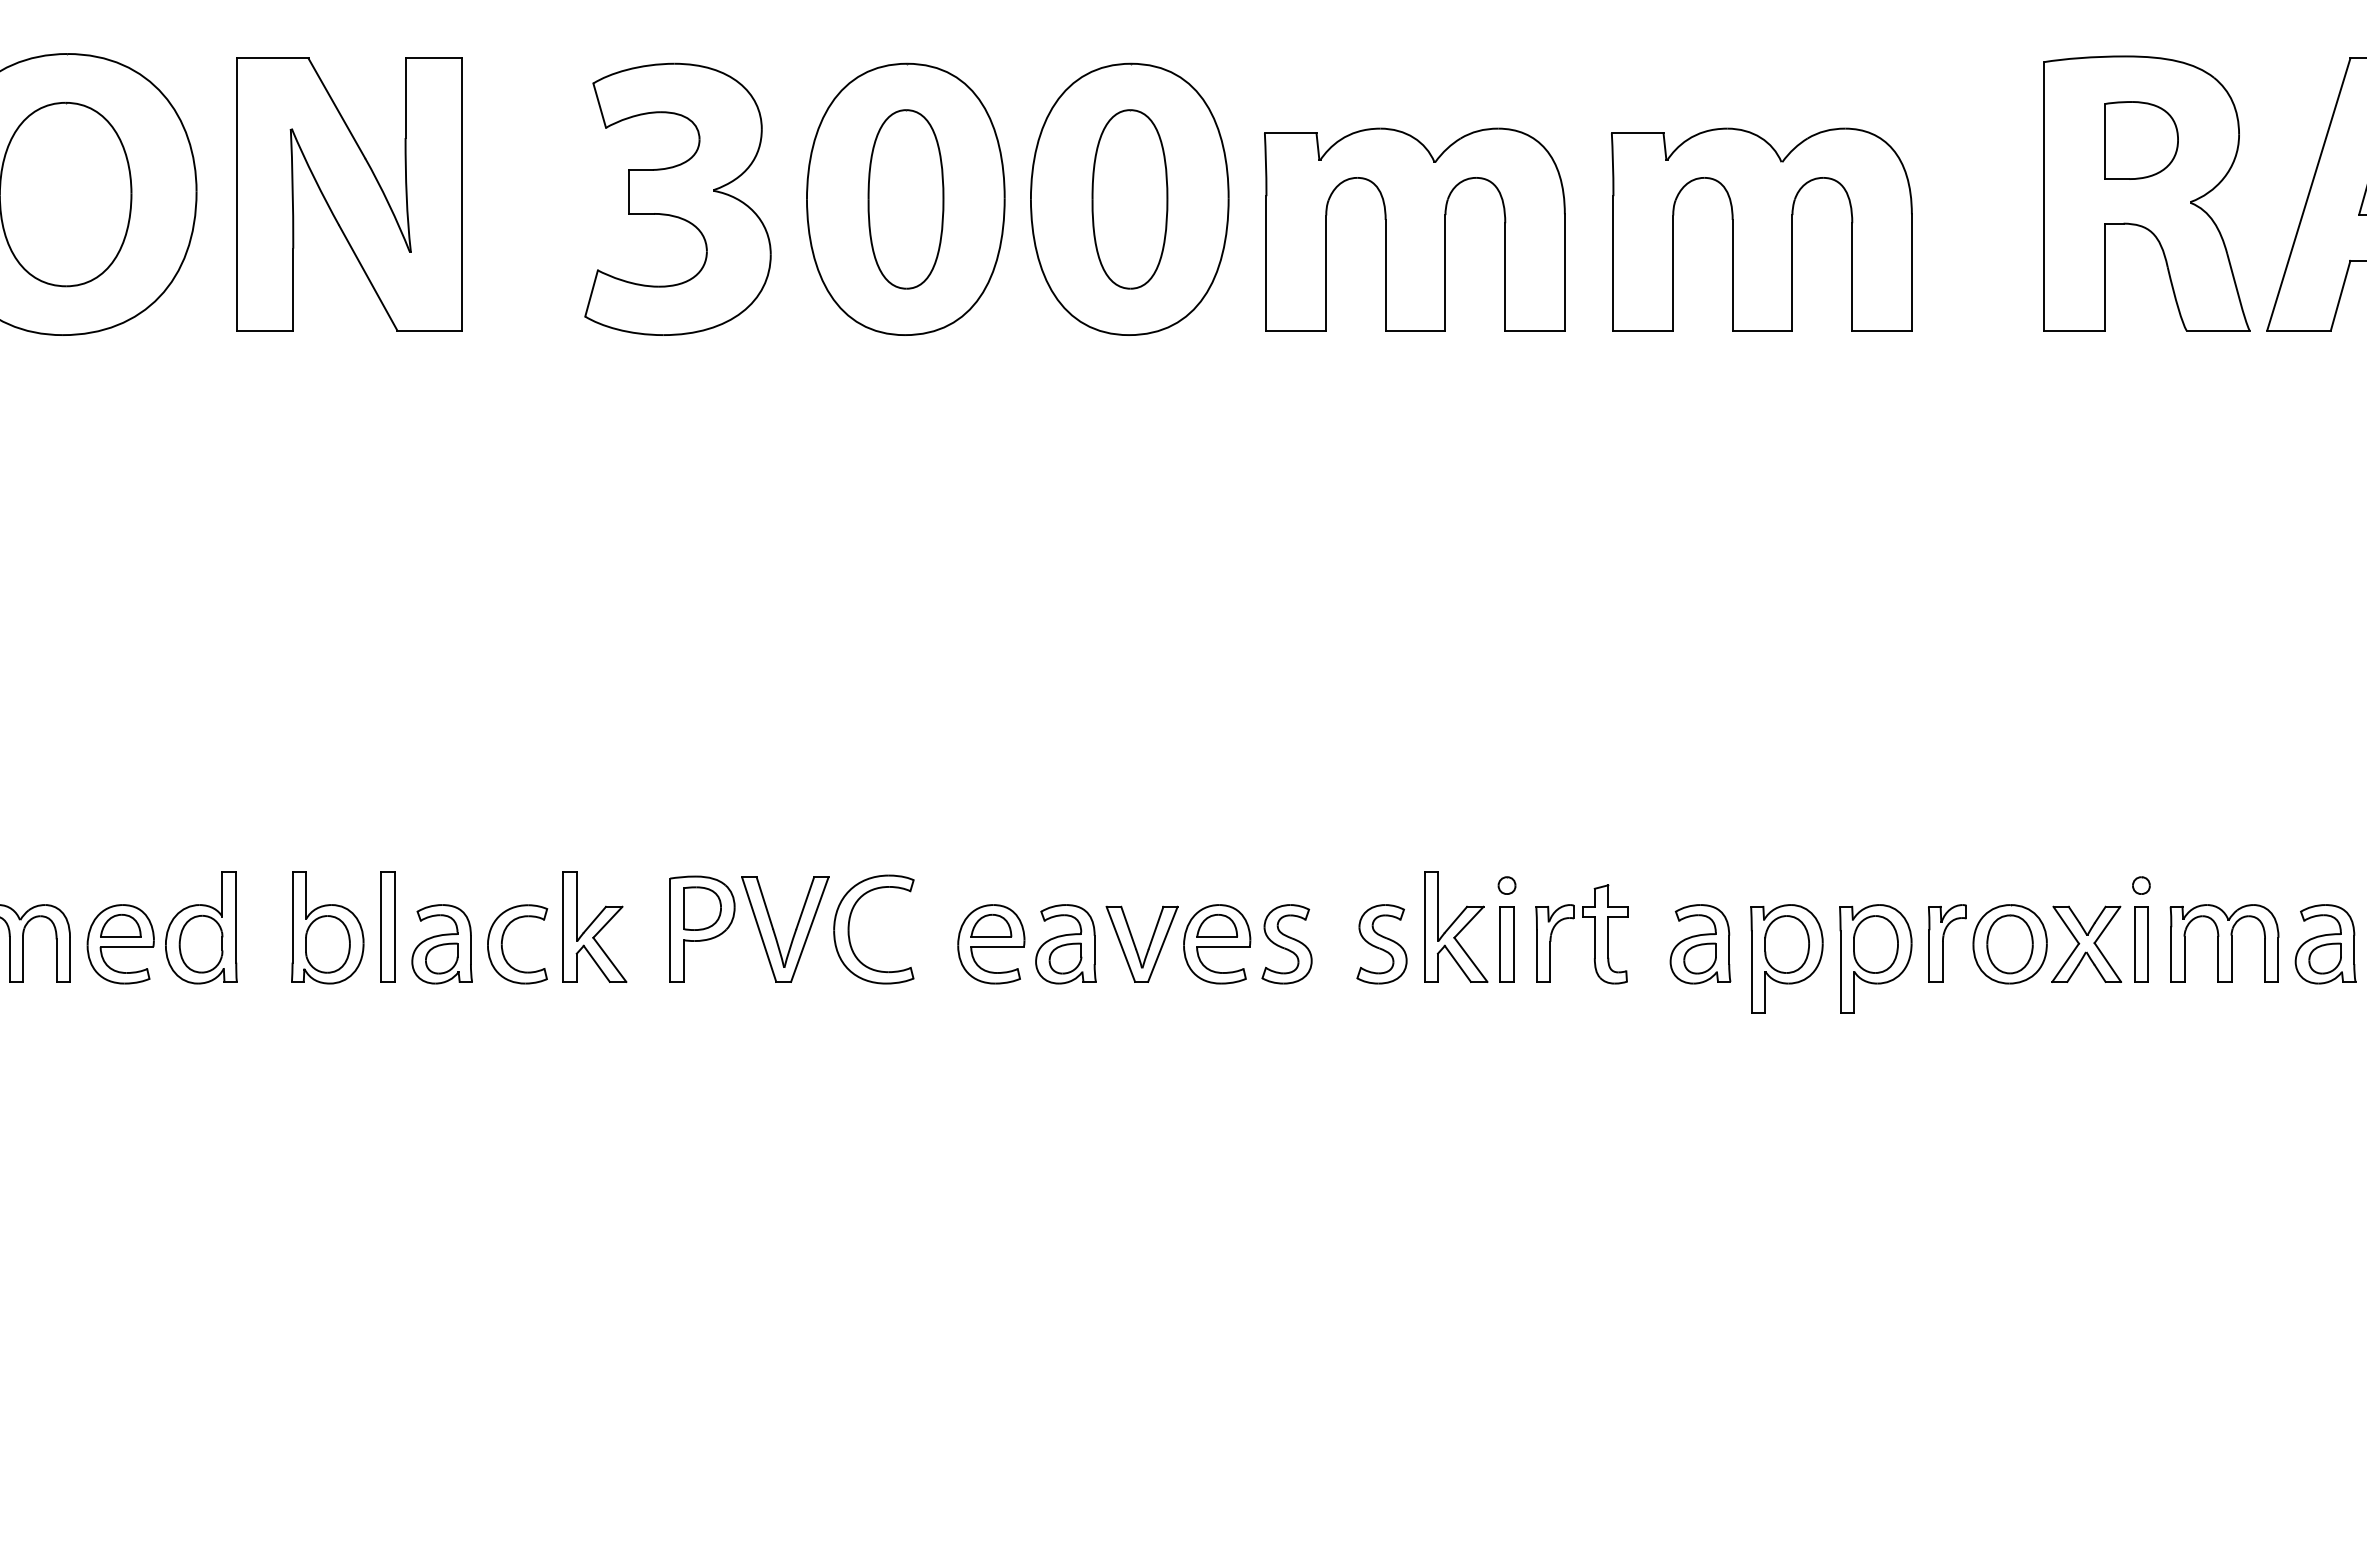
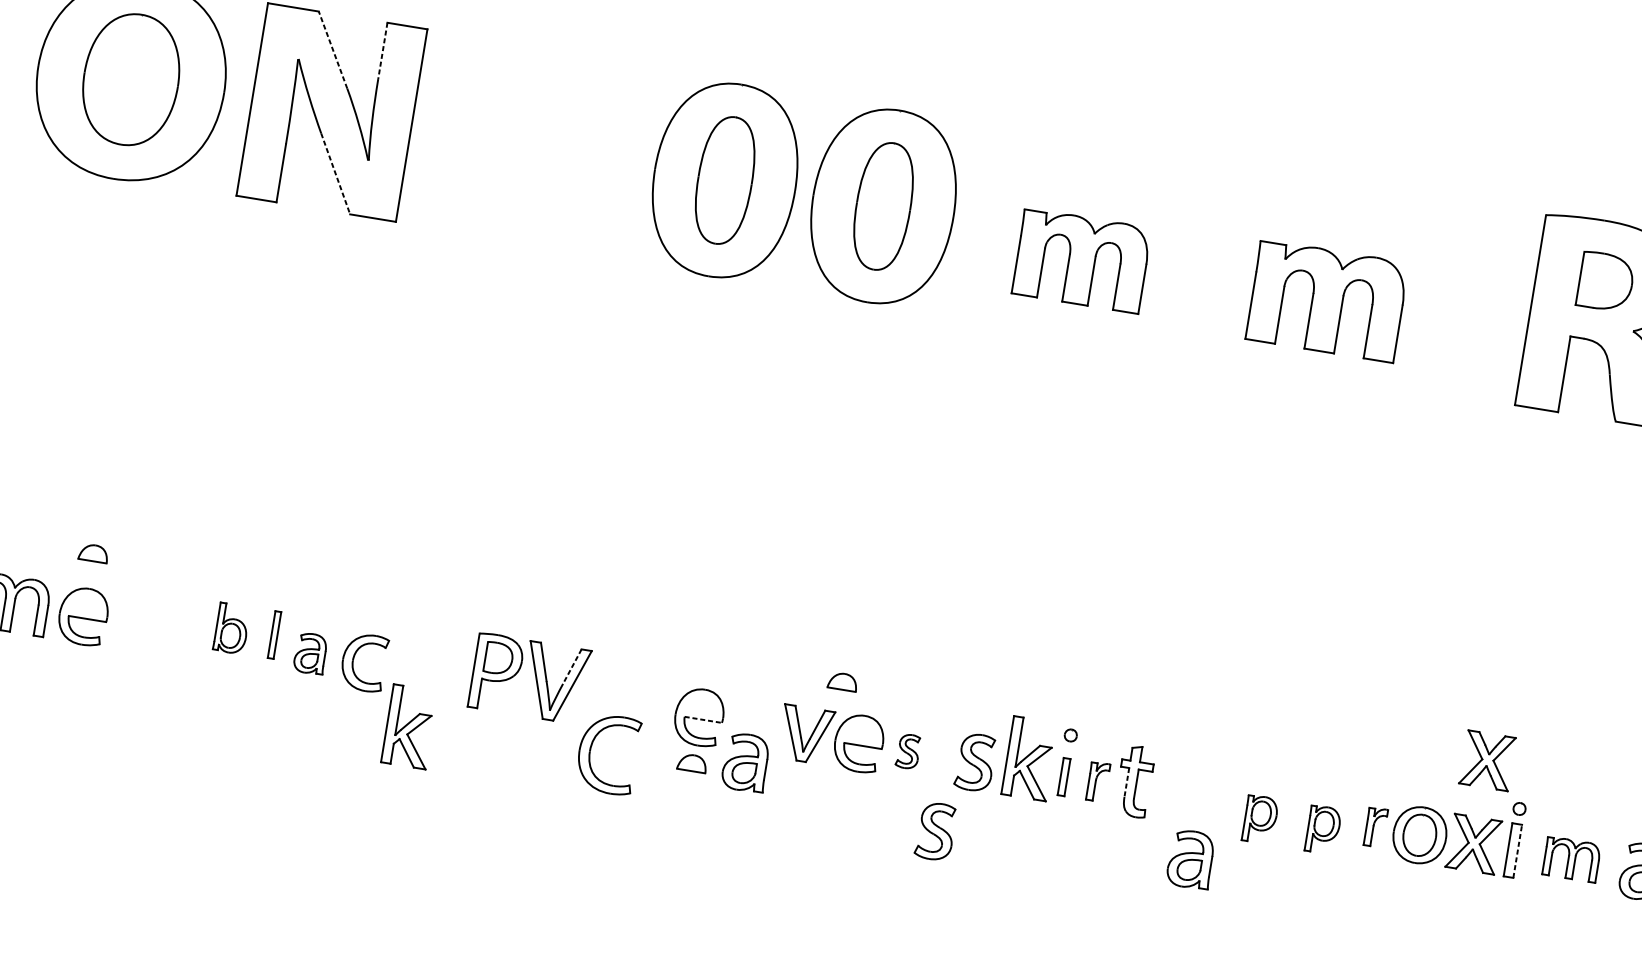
line: (405, 98) -> (382, 51), solid -> dashed
line: (336, 107) -> (332, 49), solid -> dashed
part: (677, 198) -> (563, 153), removed
part: (1414, 229) -> (1081, 260), size x0.6
part: (1761, 229) -> (1326, 300), size x0.7
line: (368, 278) -> (335, 174), solid -> dashed
part: (2086, 825) -> (1487, 760), added
line: (805, 903) -> (572, 666), solid -> dashed
part: (120, 925) -> (93, 552), moved
part: (991, 925) -> (692, 762), moved
part: (1216, 925) -> (842, 681), moved
part: (387, 926) -> (274, 634), size x0.6
part: (594, 926) -> (409, 726), moved
part: (201, 927) -> (142, 613), removed
part: (327, 927) -> (231, 628), size x0.6
part: (849, 929) -> (590, 751), moved
line: (1594, 938) -> (1126, 783), solid -> dashed
part: (1554, 943) -> (1097, 781), size x0.7
part: (1947, 943) -> (1375, 827), size x0.7
part: (2224, 943) -> (1571, 859), size x0.7
part: (441, 944) -> (310, 653), size x0.7
part: (1065, 944) -> (745, 762), moved
part: (1286, 944) -> (907, 751), size x0.6
part: (1506, 944) -> (1063, 777), size x0.7
part: (1700, 944) -> (1190, 859), moved
line: (2148, 944) -> (1517, 851), solid -> dashed
line: (998, 946) -> (704, 719), solid -> dashed
part: (1786, 958) -> (1260, 819), size x0.6
part: (1875, 958) -> (1323, 829), size x0.6
part: (1342, 1048) -> (935, 831), added

